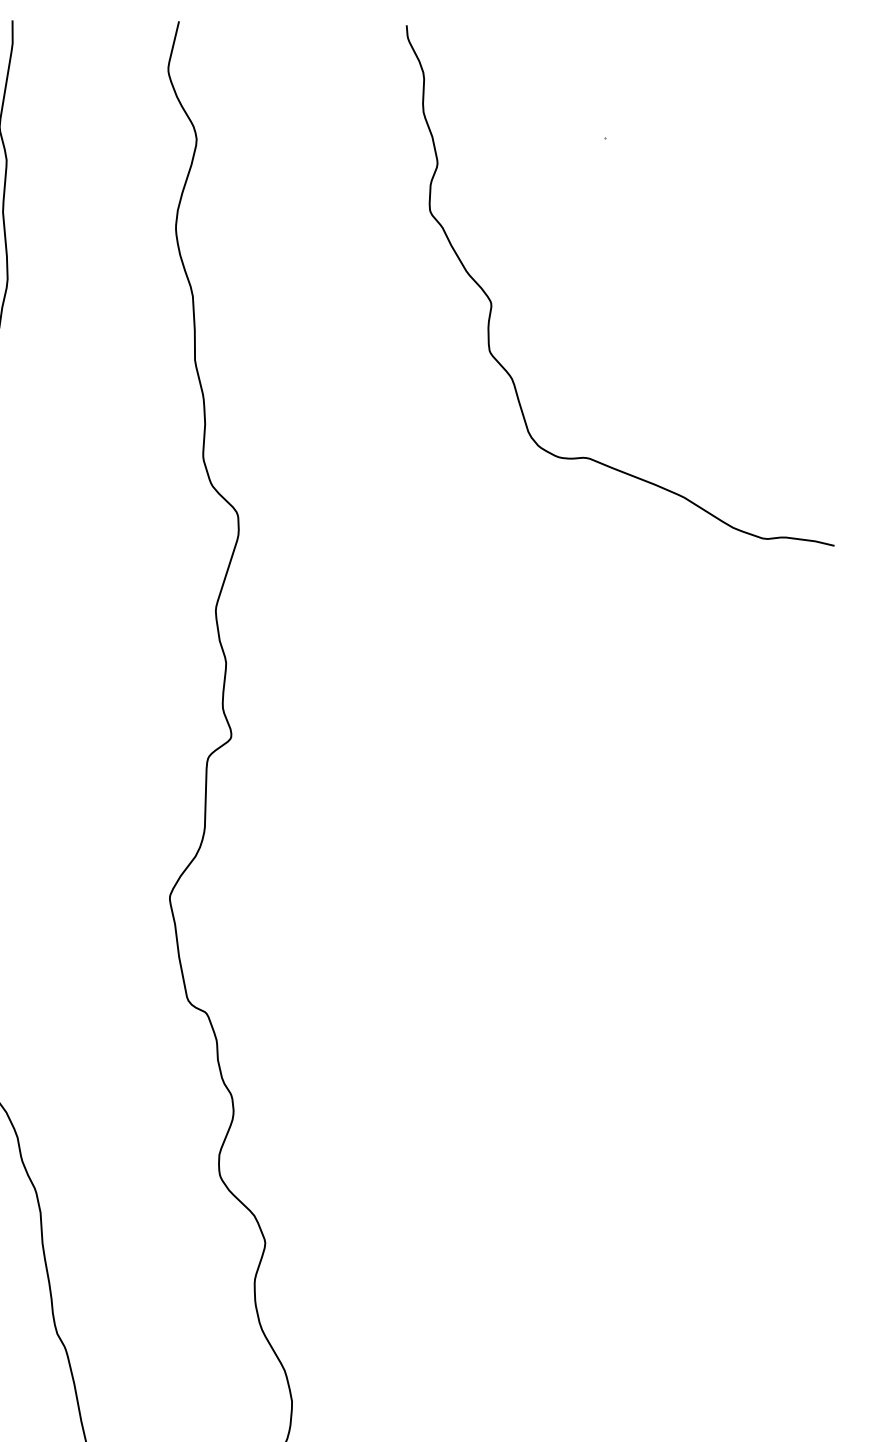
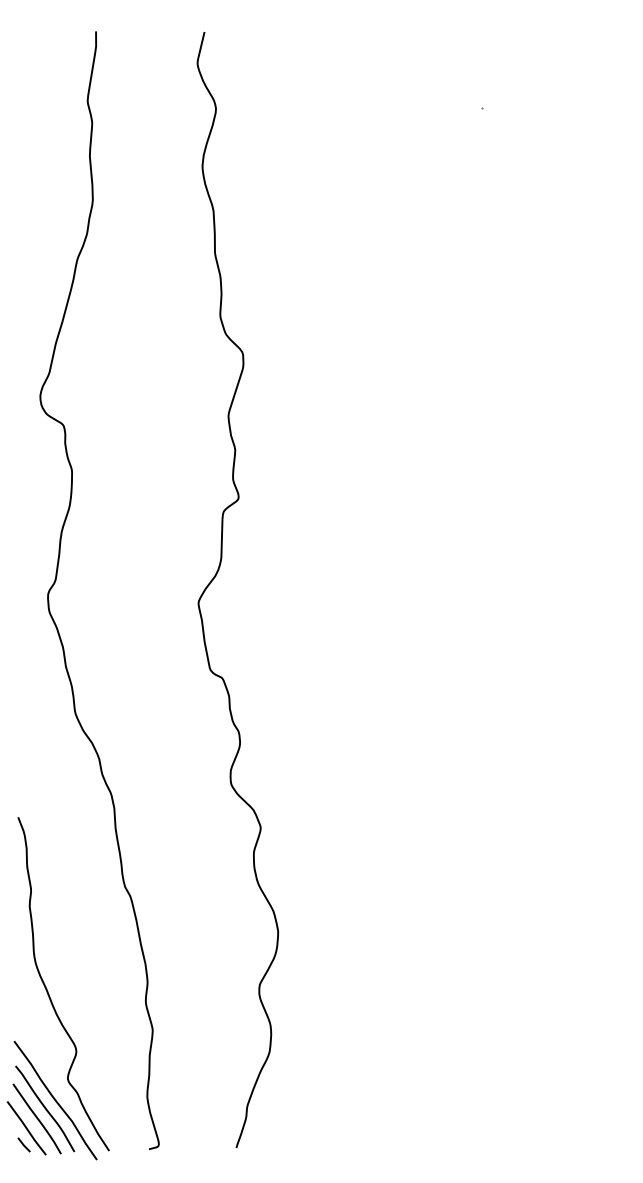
curve: (492, 301) -> (408, 214), removed

